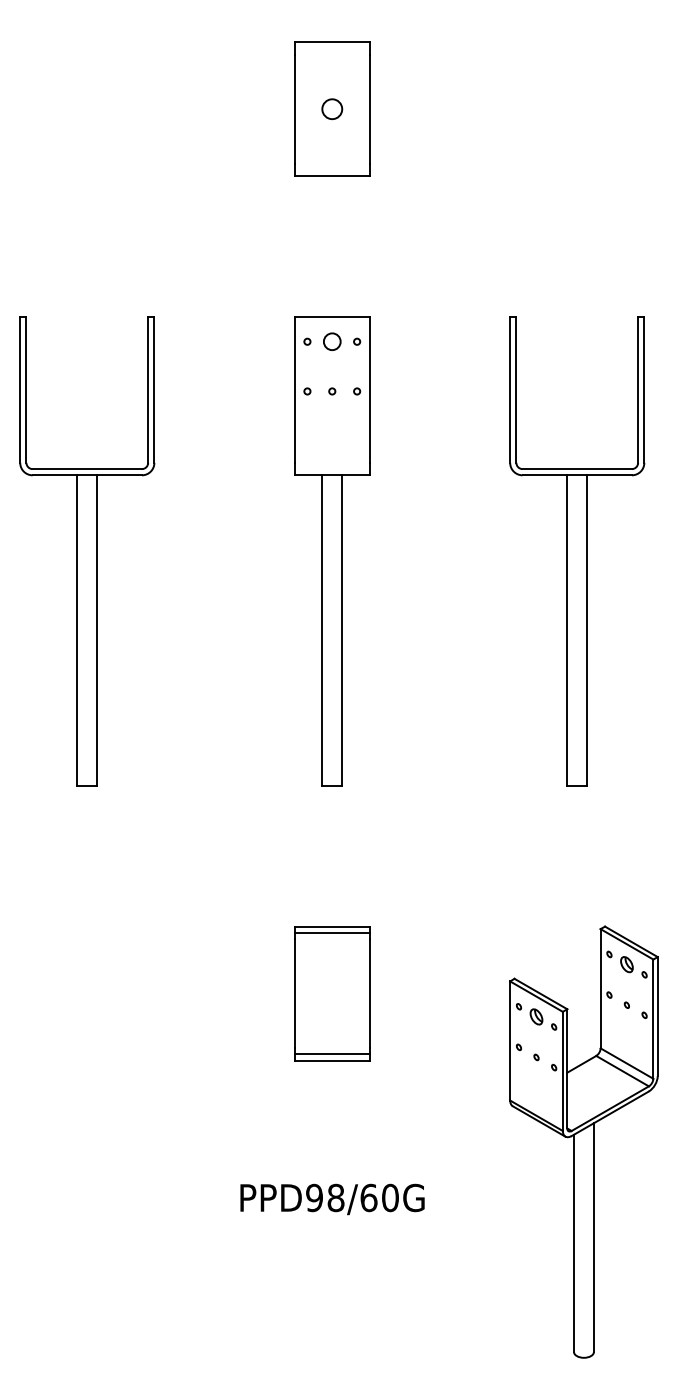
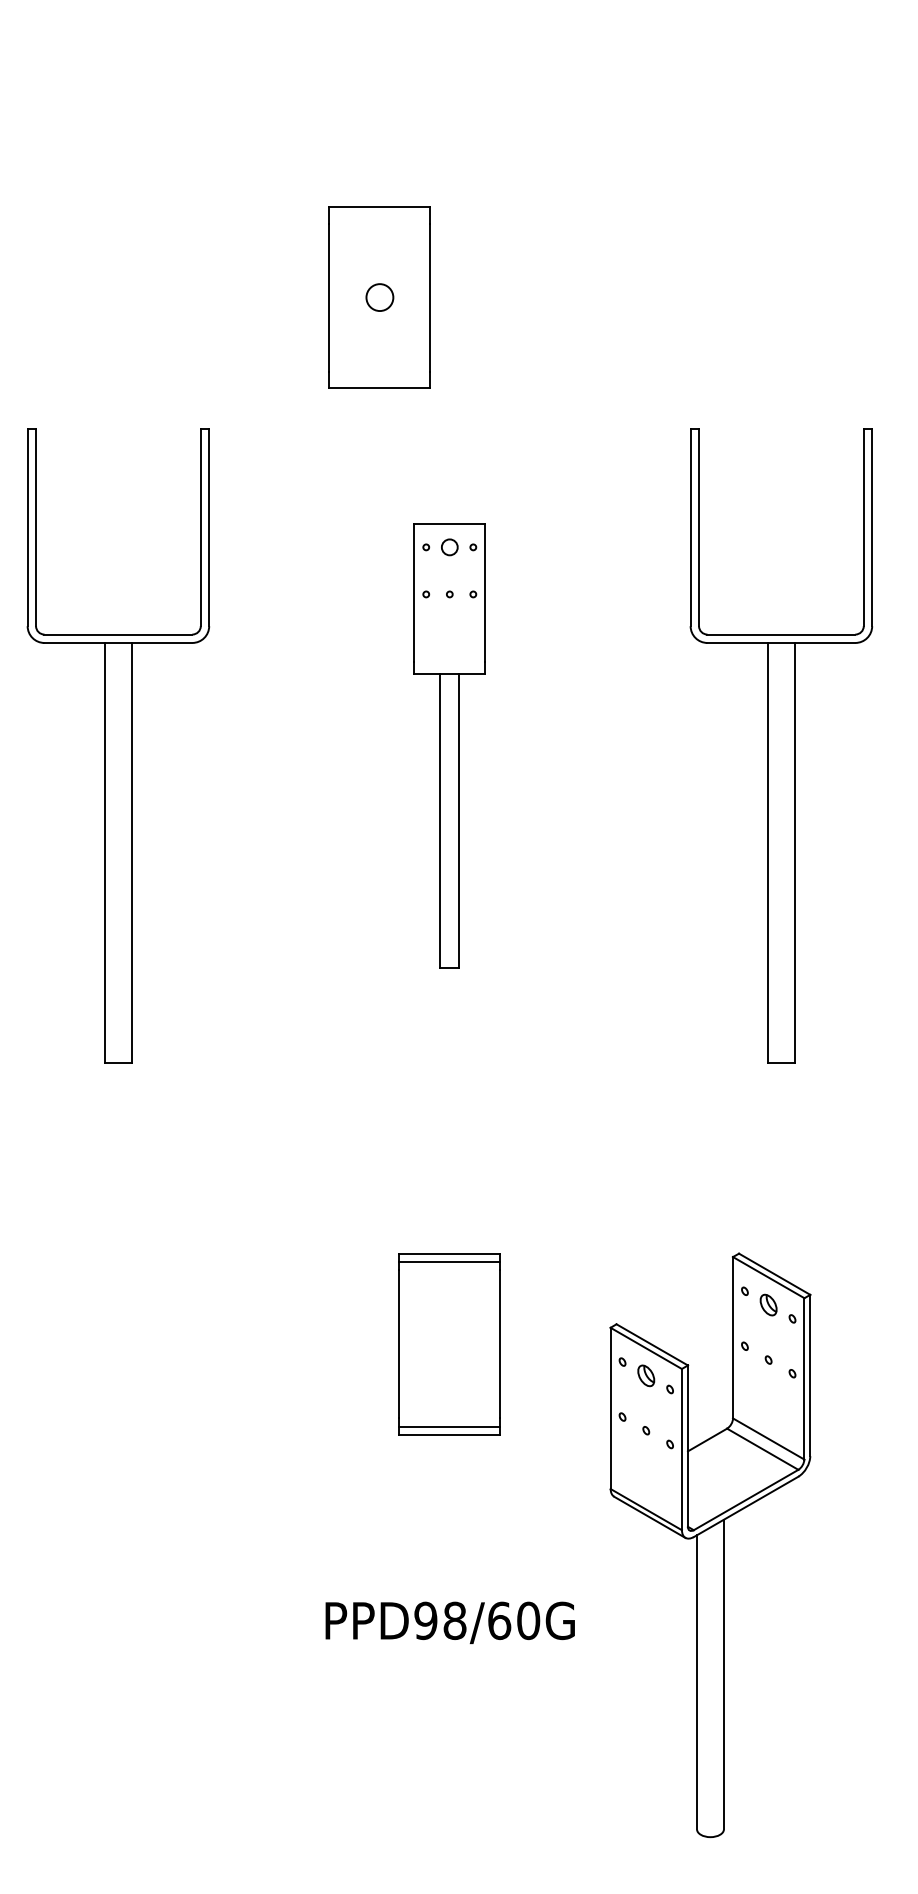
part: (331, 109) -> (379, 297), moved
part: (331, 551) -> (449, 745), size x0.7
part: (583, 1142) -> (710, 1545), moved

